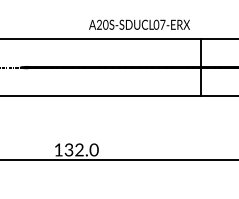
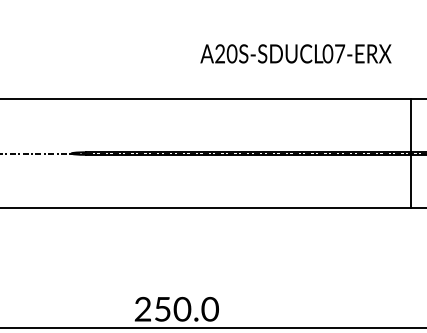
text: (139, 24) -> (295, 53), moved
text: (69, 149) -> (163, 308), 132.0 -> 250.0

